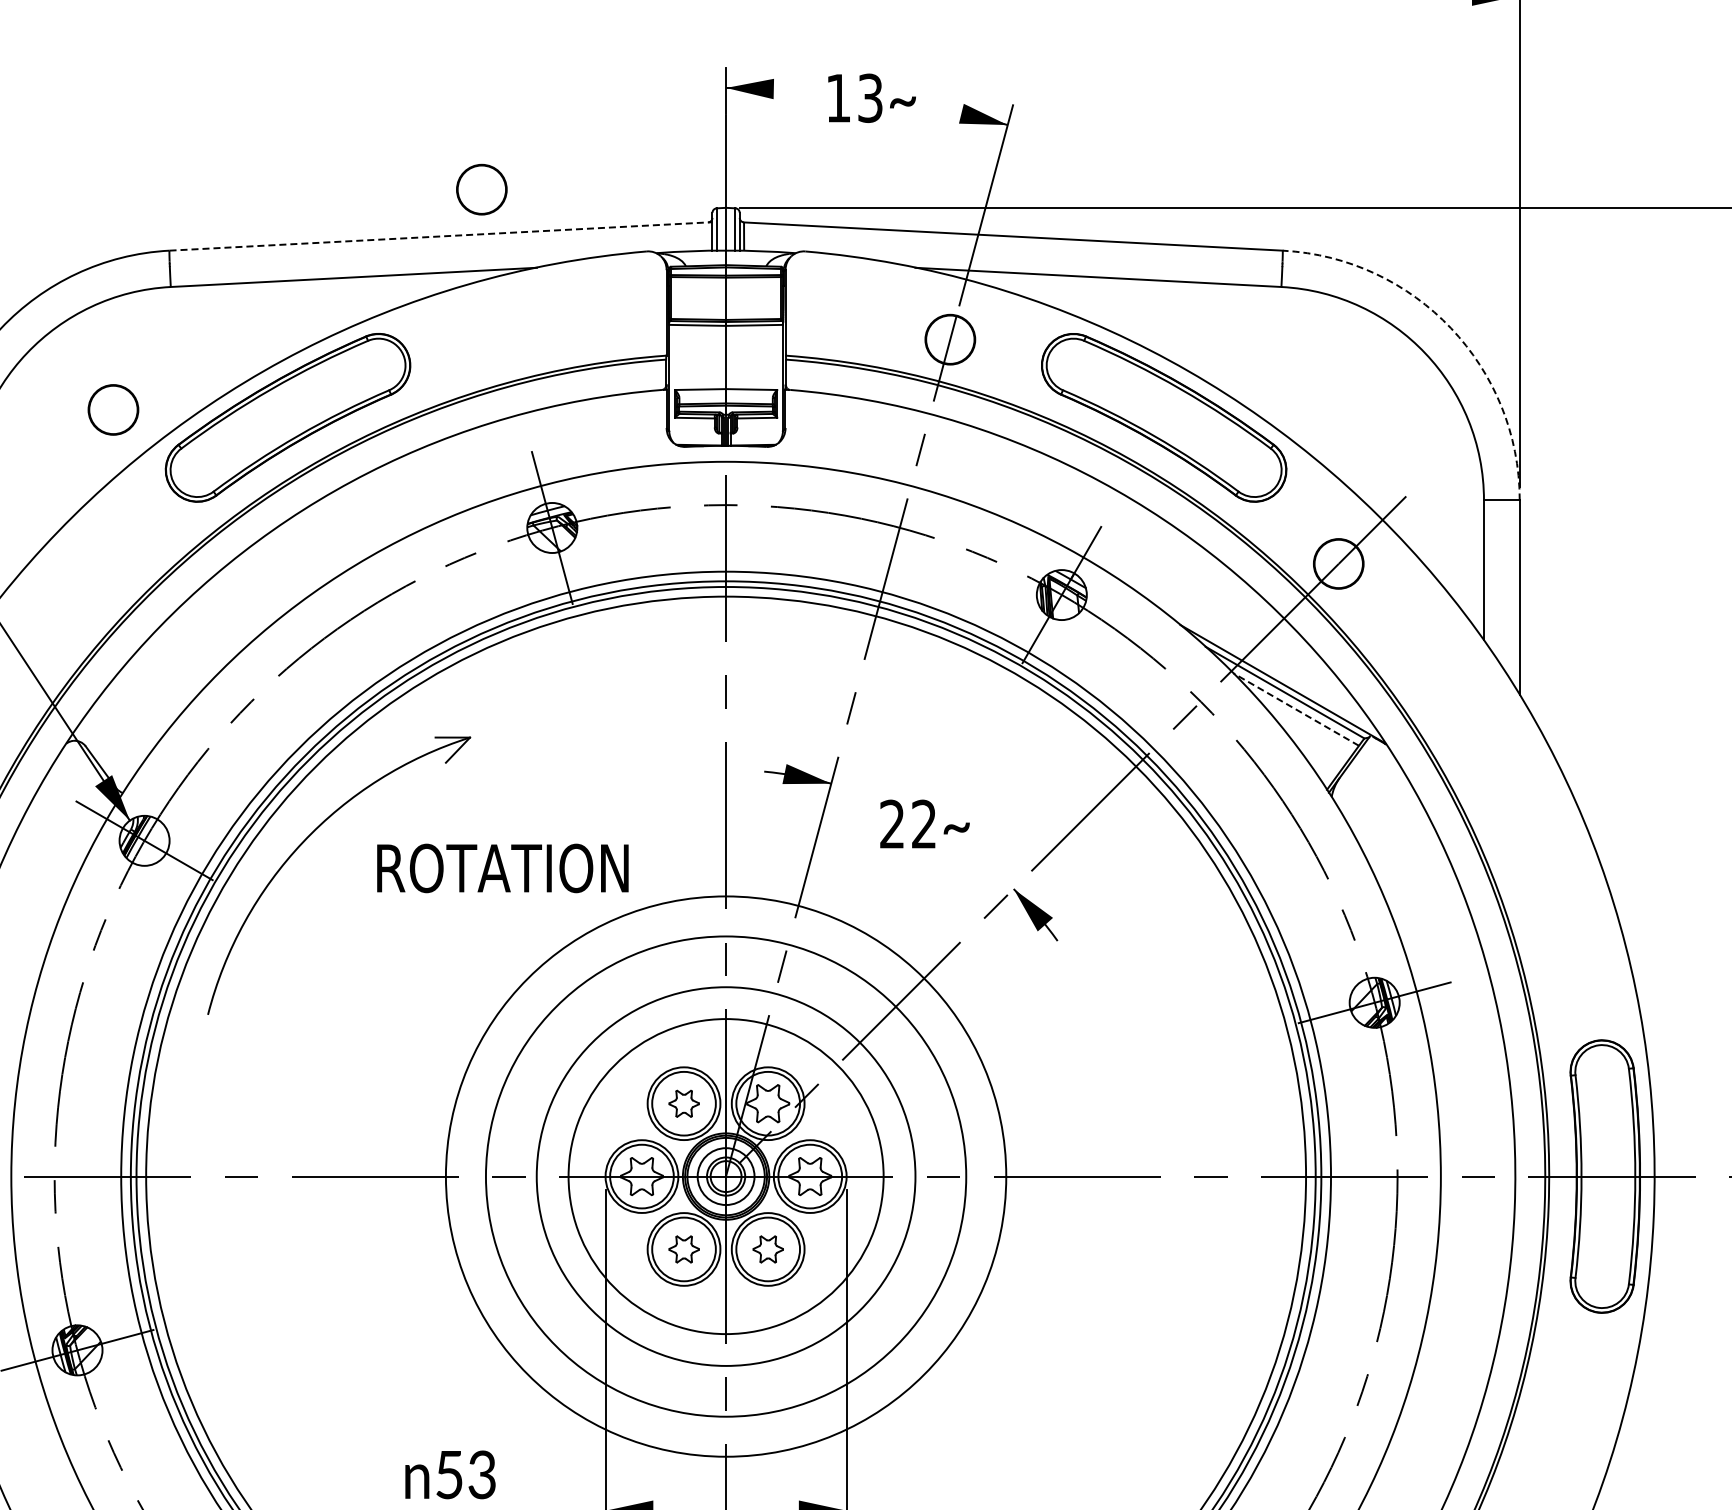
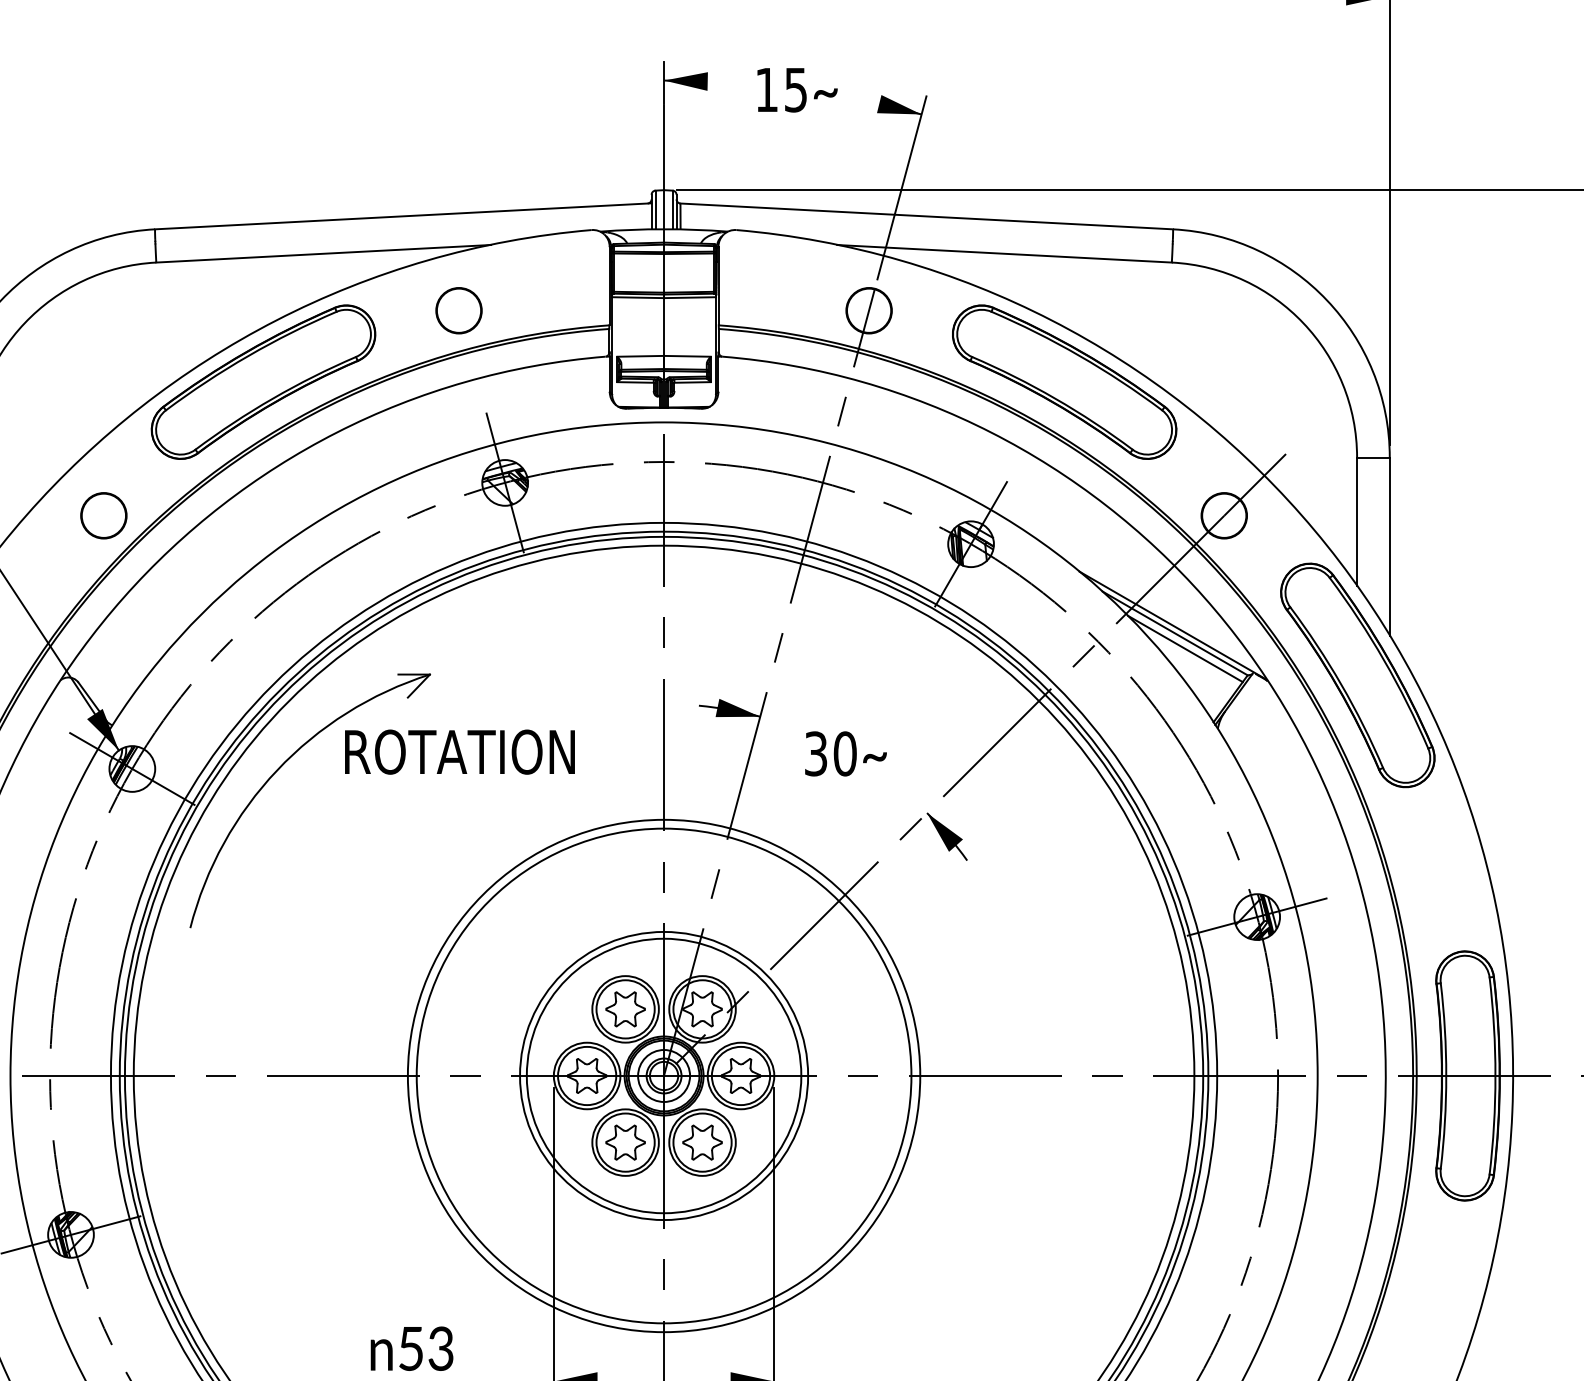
text: (870, 97) -> (796, 89), 13 -> 15
part: (481, 189) -> (458, 310), moved
line: (441, 236) -> (403, 216), dashed -> solid
arc: (1451, 328) -> (1327, 300), dashed -> solid
part: (113, 409) -> (103, 515), moved
line: (1295, 709) -> (1184, 648), dashed -> solid
part: (1484, 738) -> (1357, 675), added
text: (908, 824) -> (830, 754), 22 -> 30
text: (502, 868) -> (459, 752), moved
part: (684, 1103) -> (626, 1009), size x1.43
circle: (725, 1176) -> (663, 1075), size x1.43
circle: (726, 1176) -> (664, 1075), size x0.62
part: (684, 1249) -> (626, 1142), size x1.43
part: (768, 1249) -> (702, 1142), size x1.43

